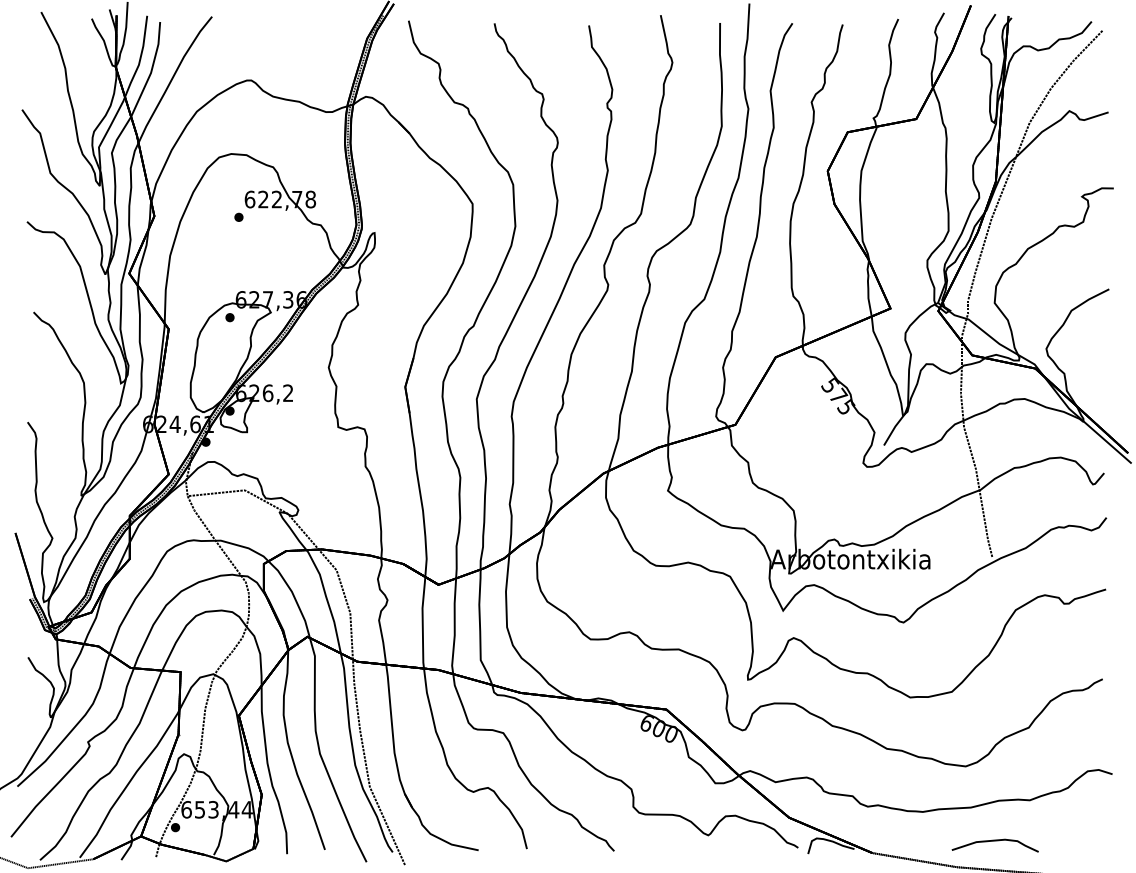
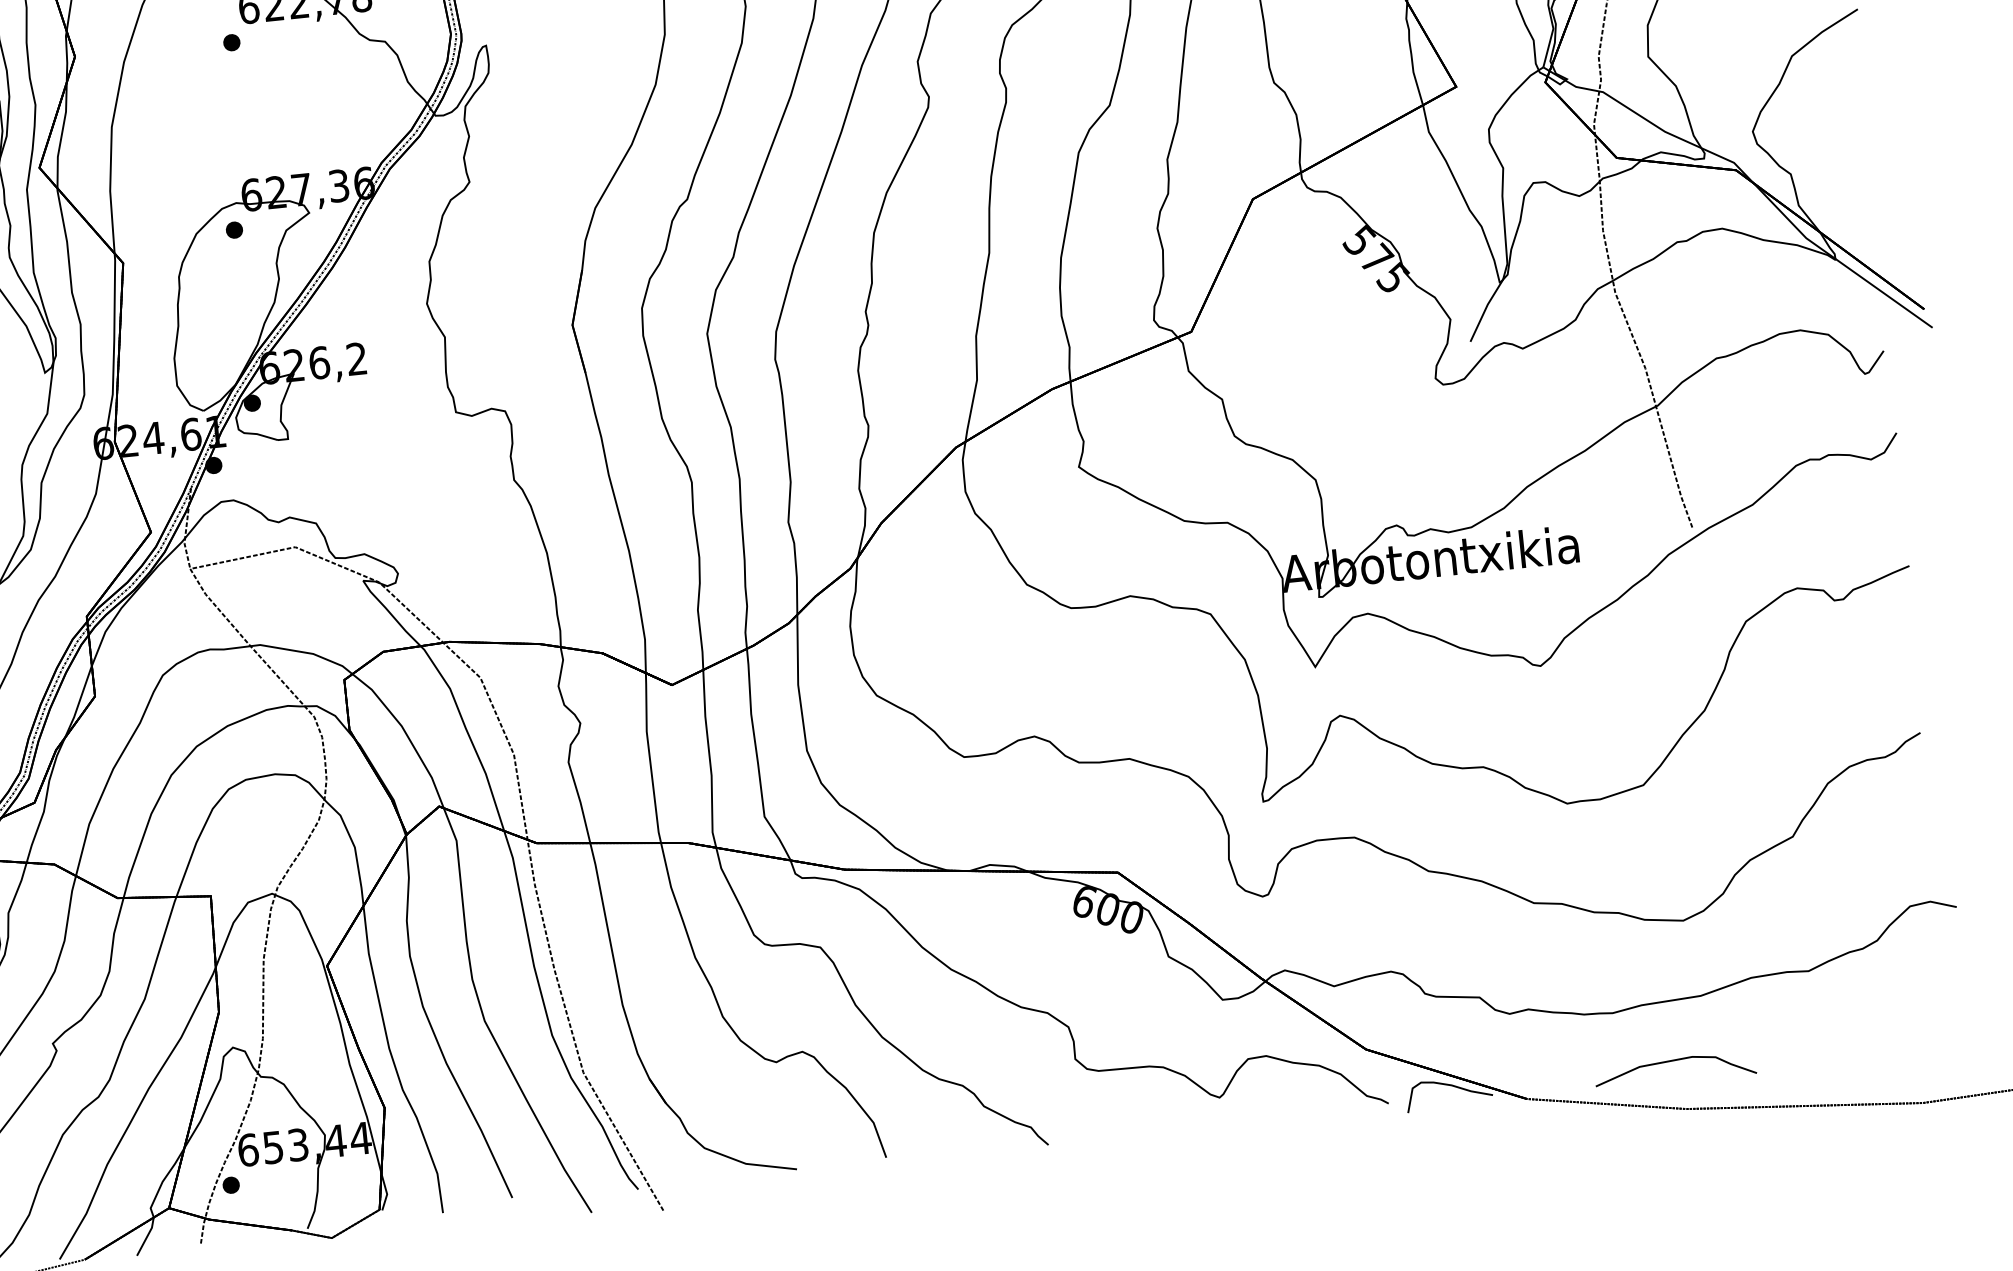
curve: (994, 841) -> (1673, 1062), moved

